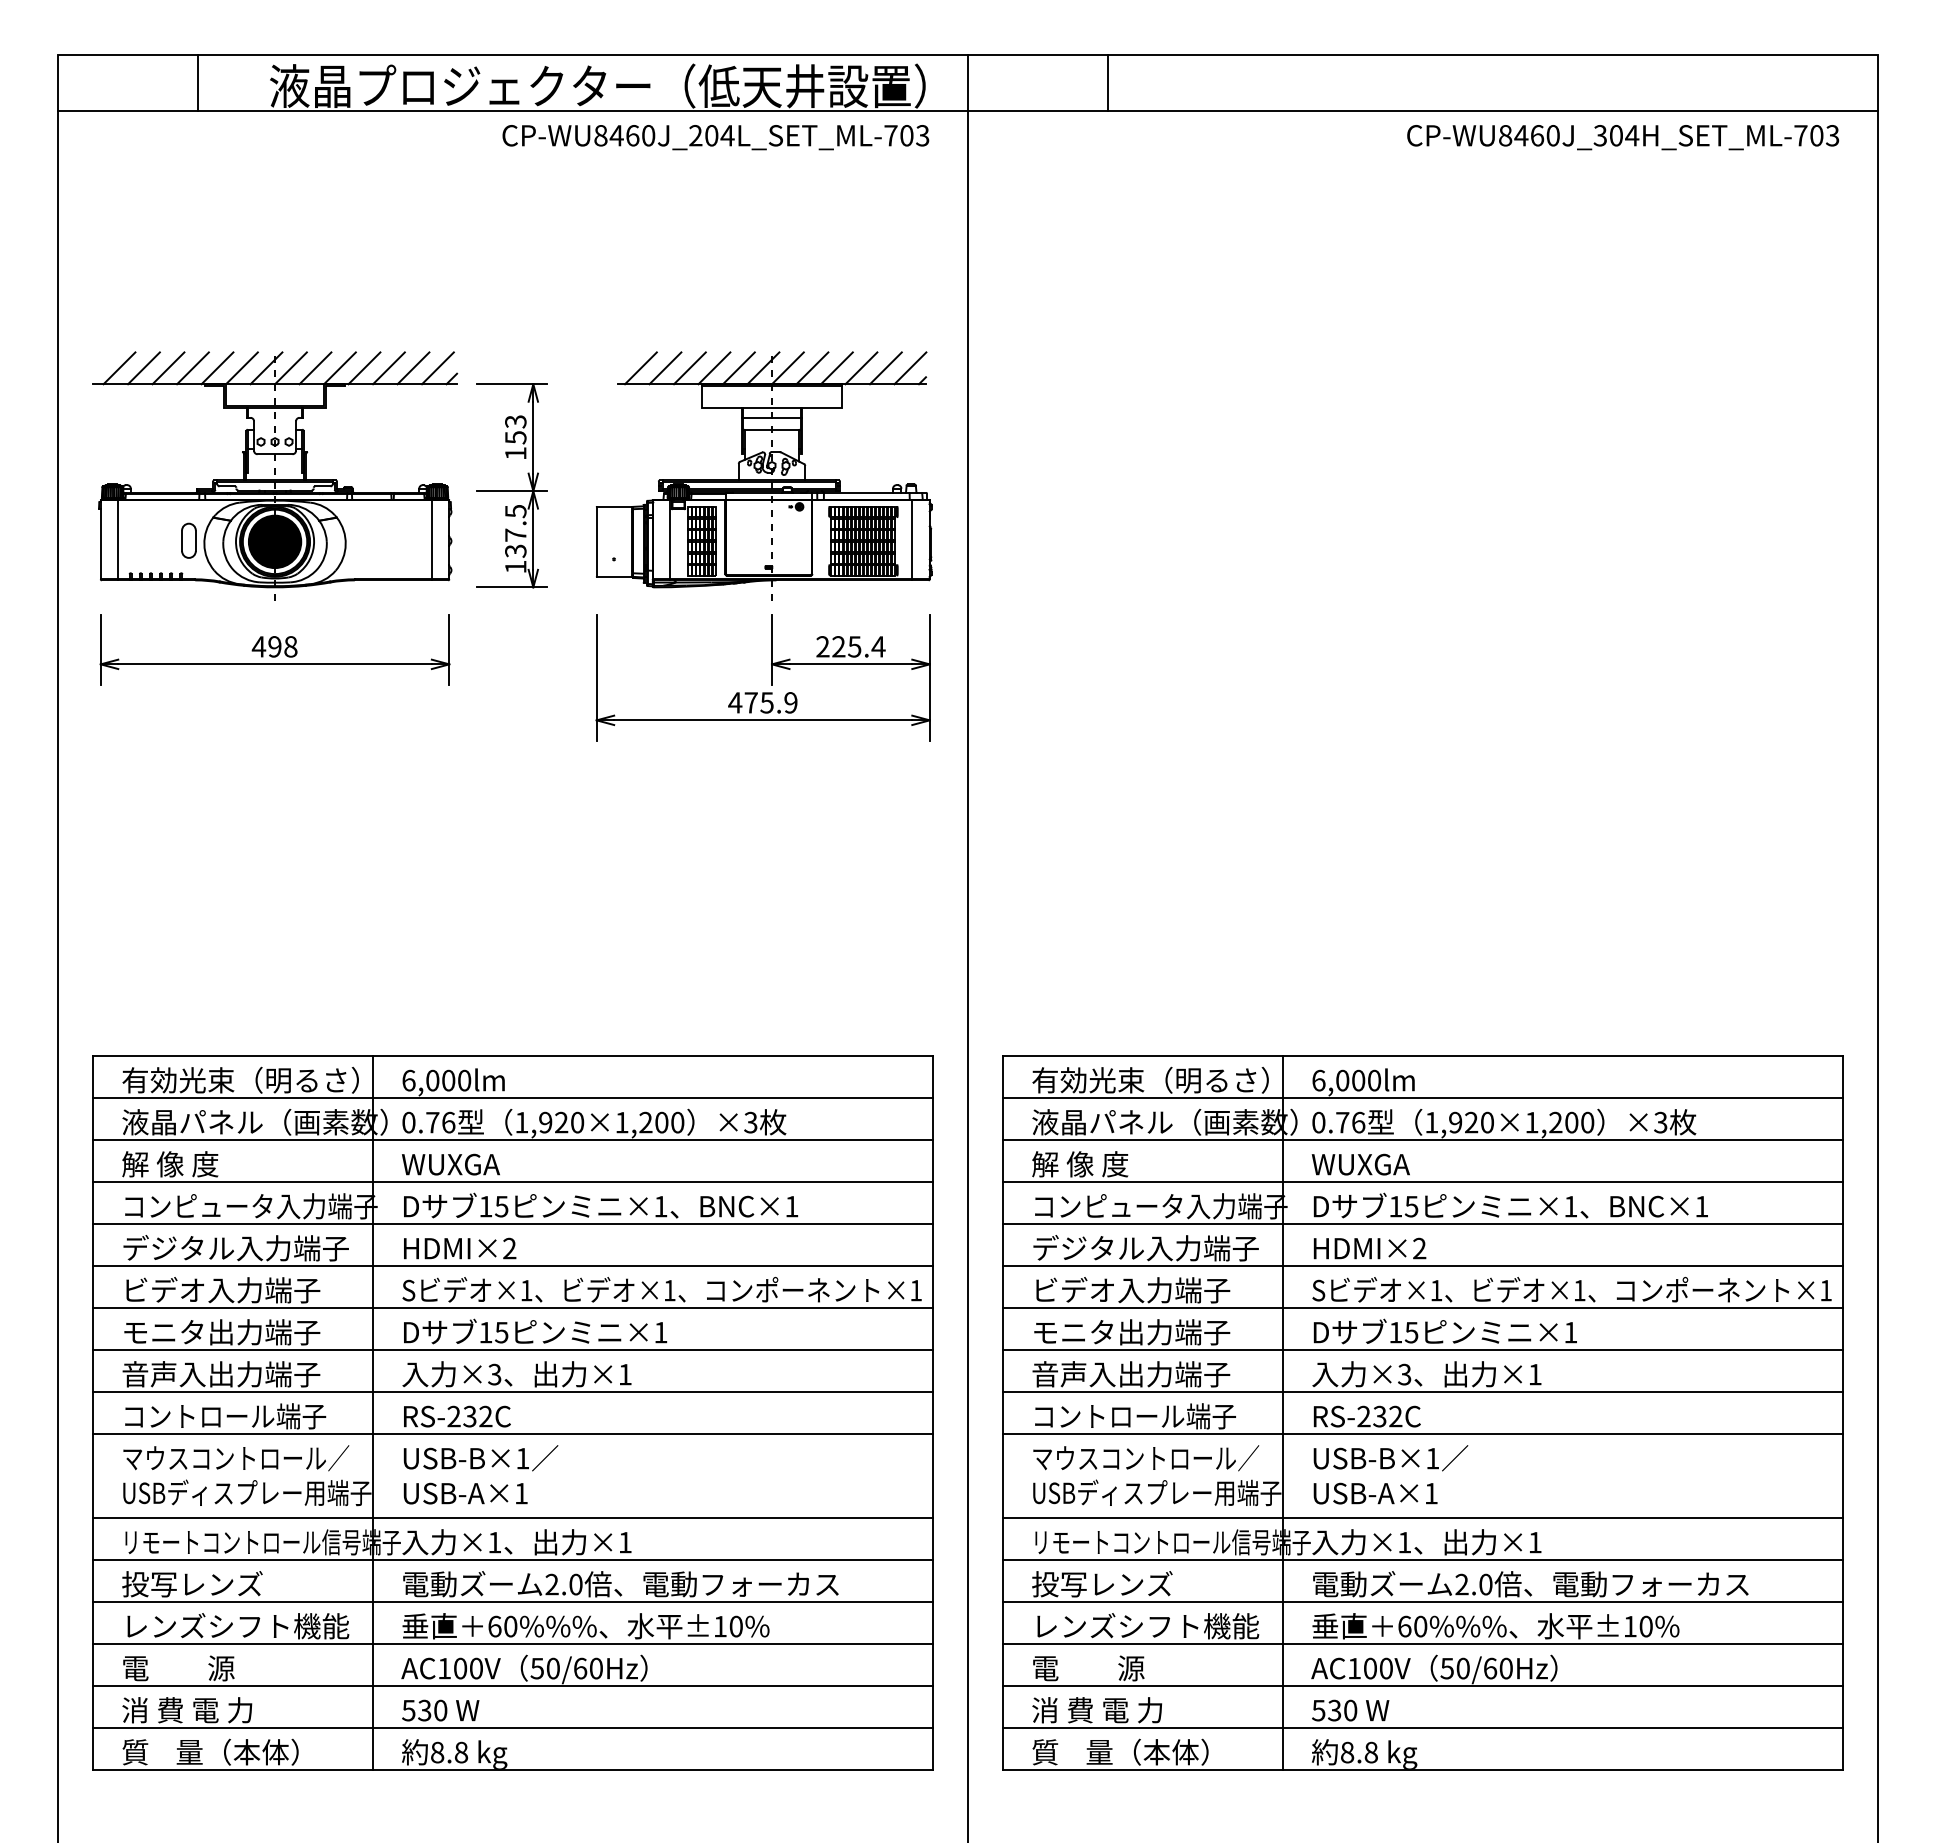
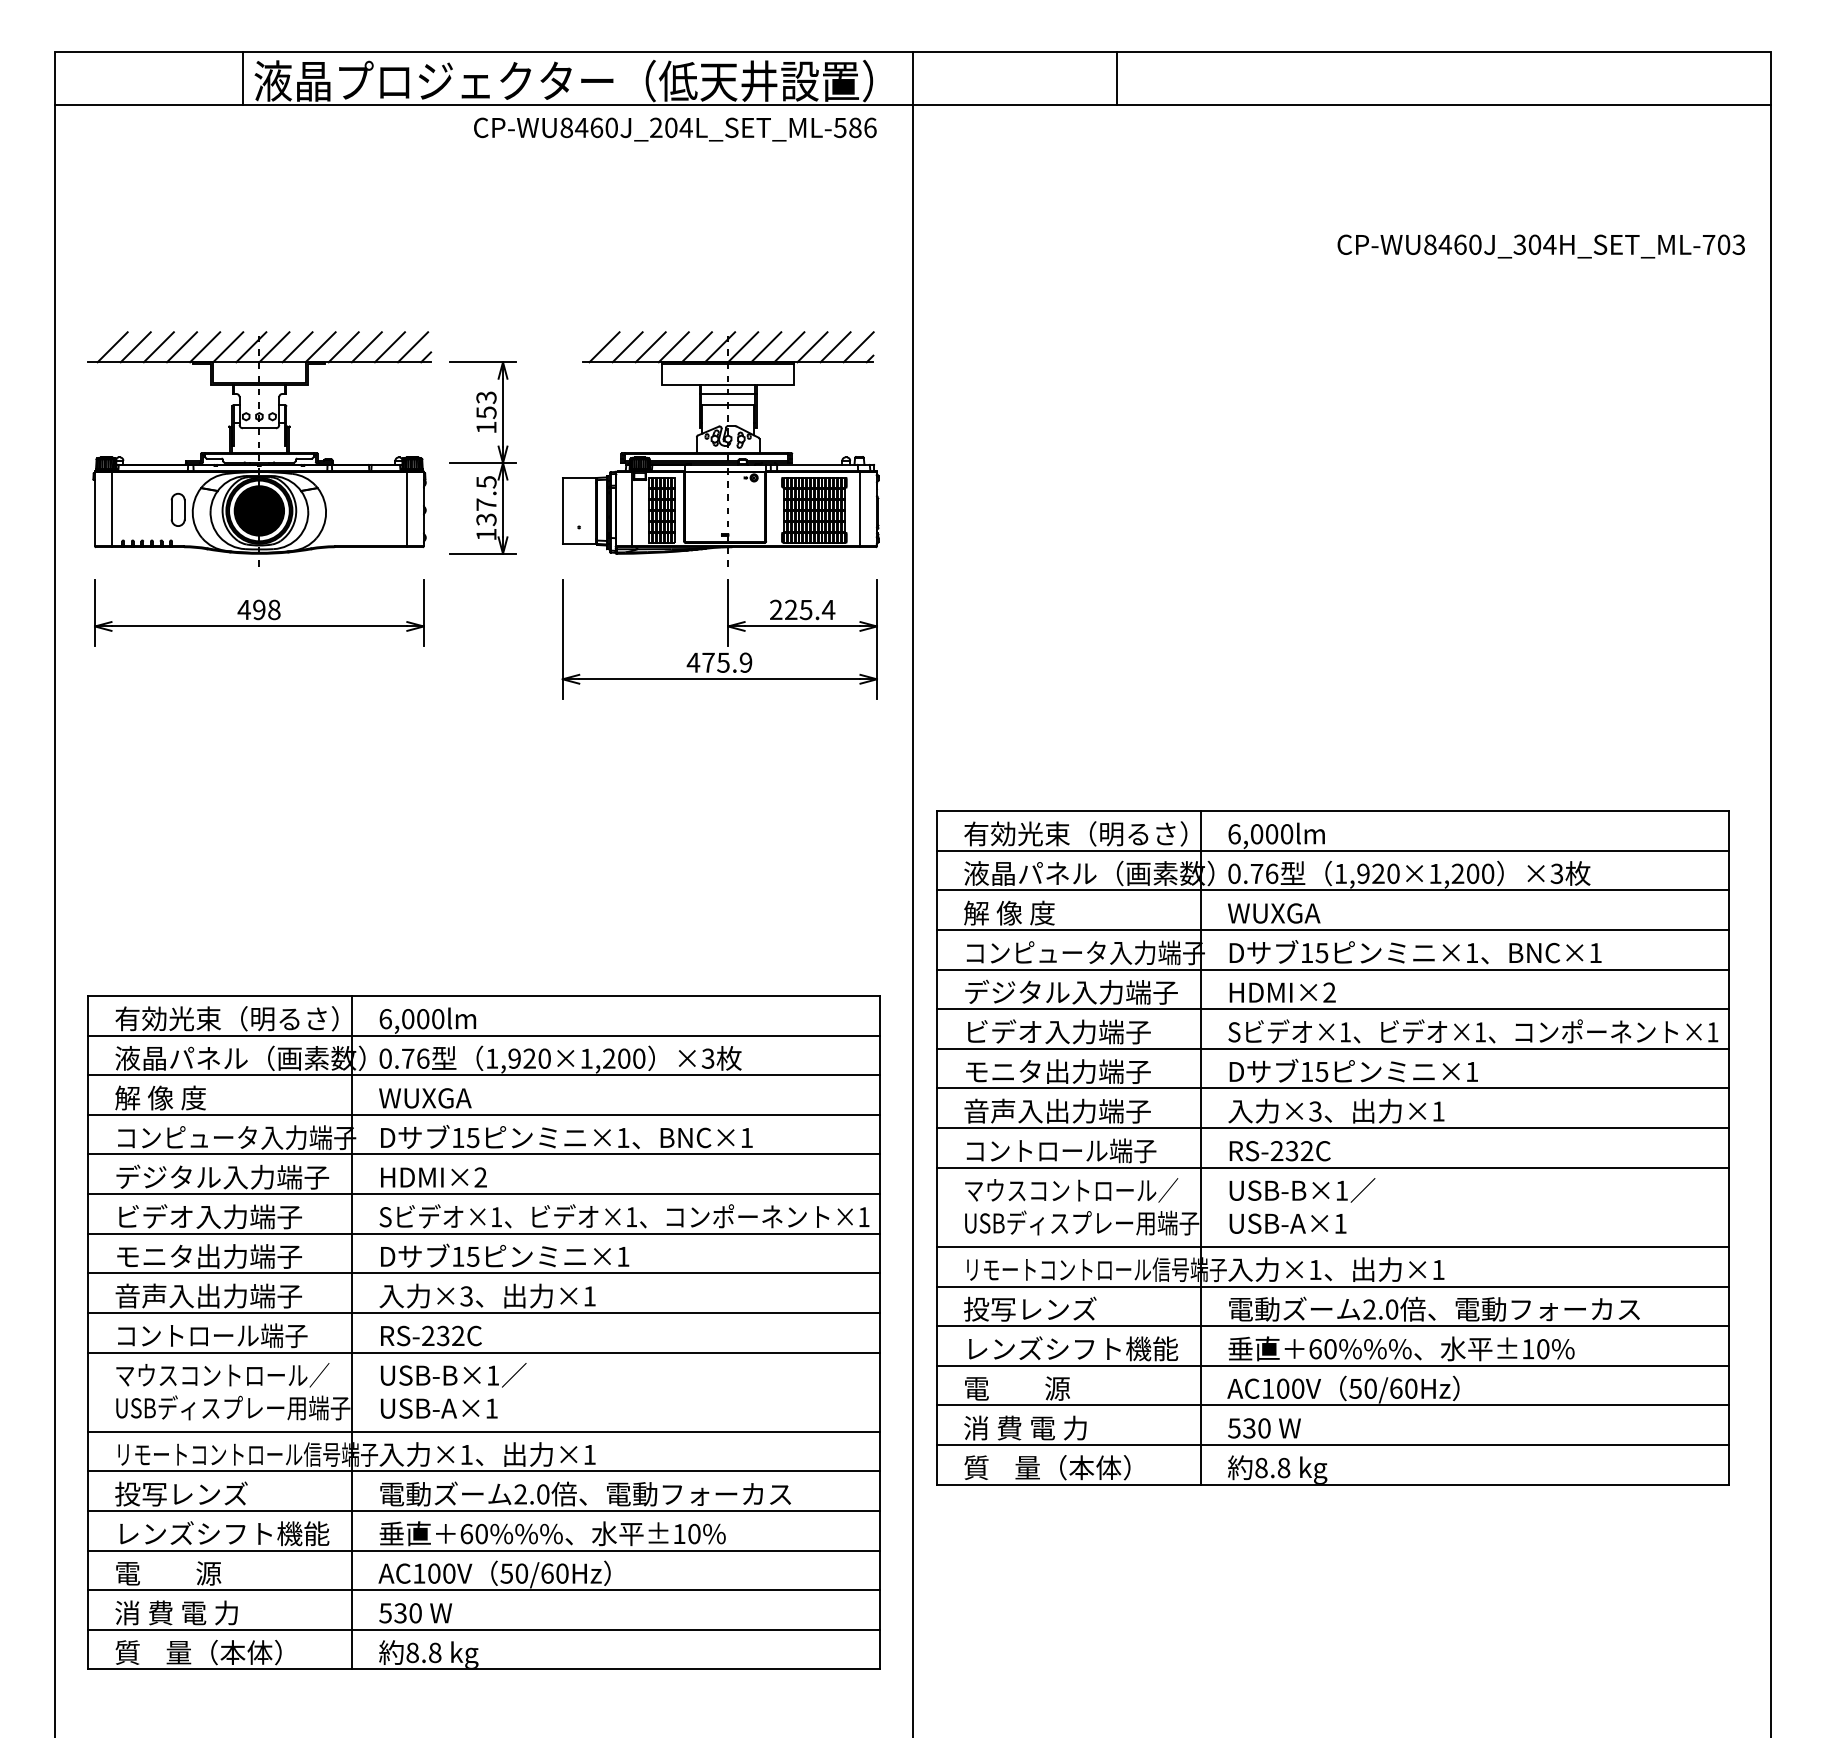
line: (198, 83) -> (243, 78), moved
line: (1107, 83) -> (1116, 78), moved
text: (906, 135) -> (854, 127), CP-WU8460J_204L_SET_ML-703 -> CP-WU8460J_204L_SET_ML-586
text: (1623, 137) -> (1541, 246), moved
part: (1422, 1412) -> (1332, 1147), moved

